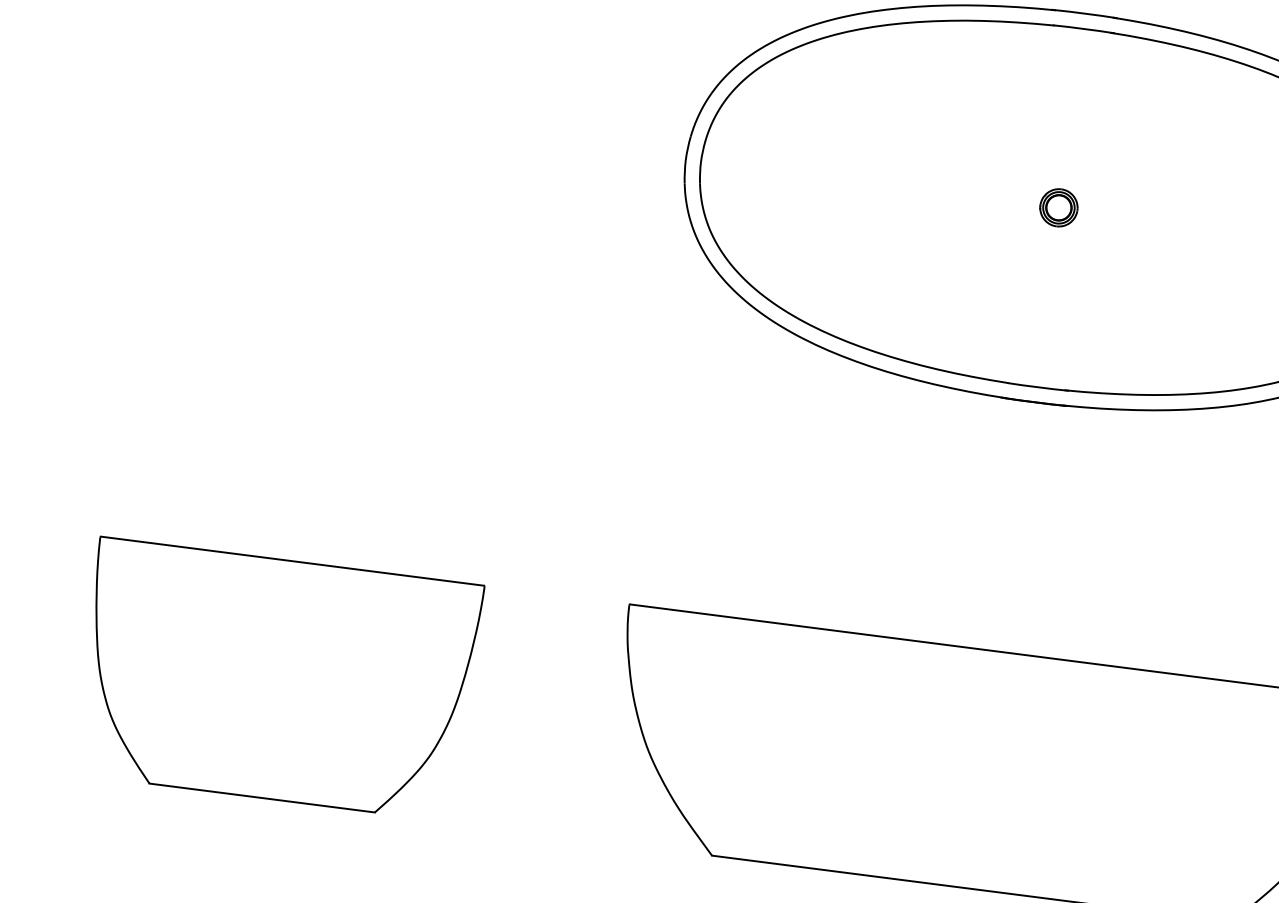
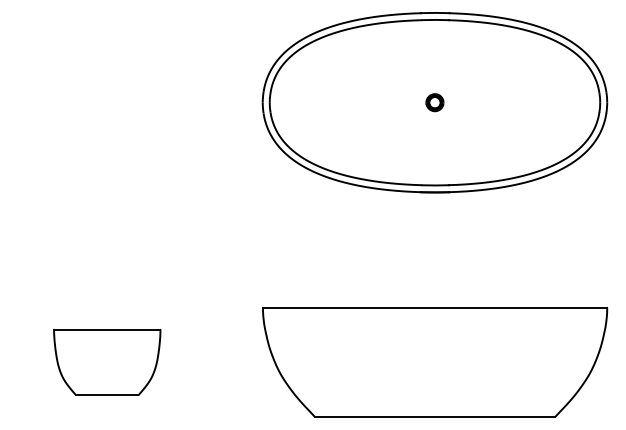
part: (275, 679) -> (106, 362), size x0.6

